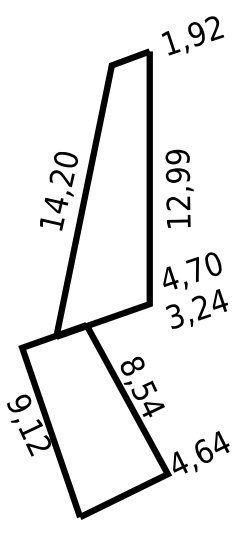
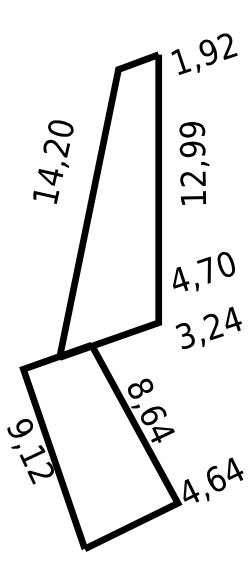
text: (192, 35) -> (204, 53), moved
text: (179, 188) -> (194, 163), moved
text: (59, 190) -> (53, 161), moved
text: (191, 270) -> (203, 271), moved
text: (143, 390) -> (152, 414), 8,54 -> 8,64

